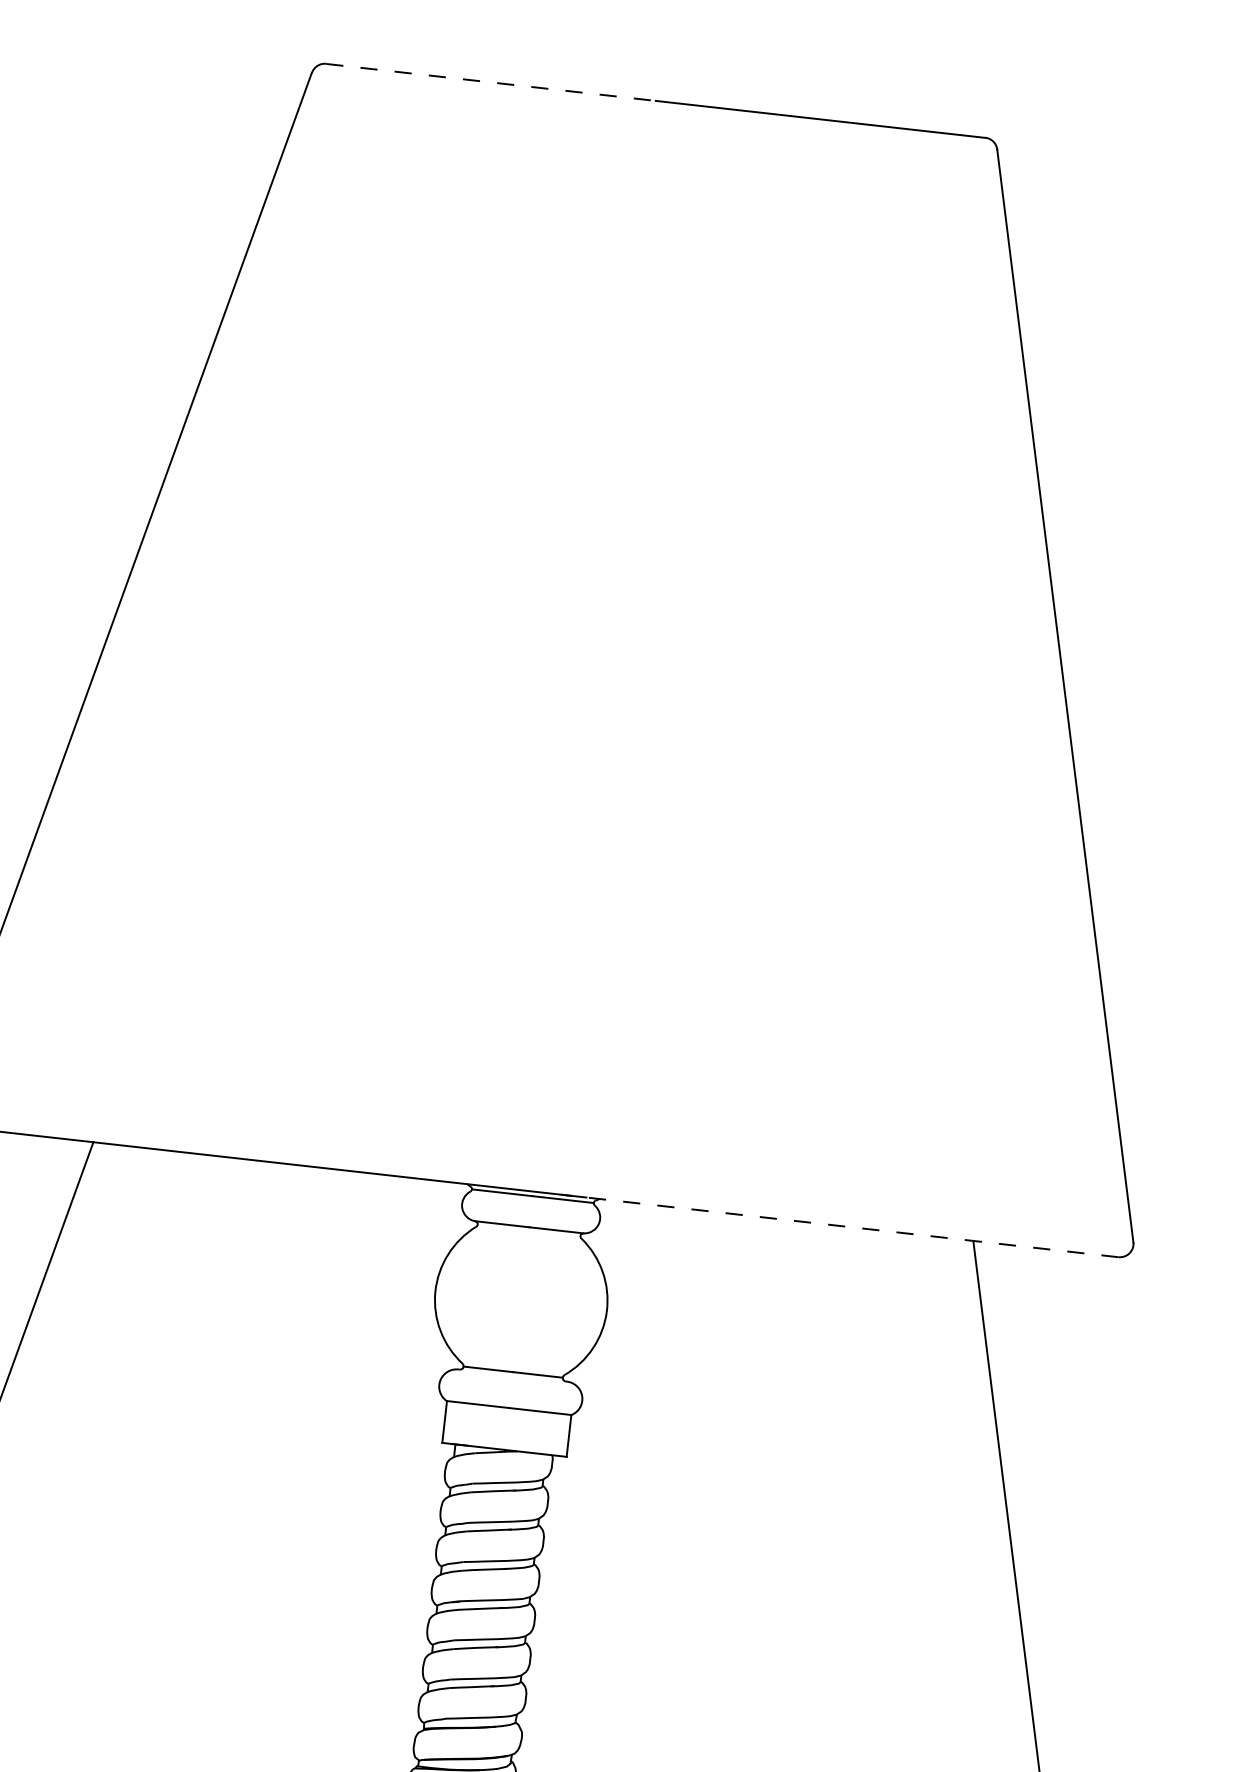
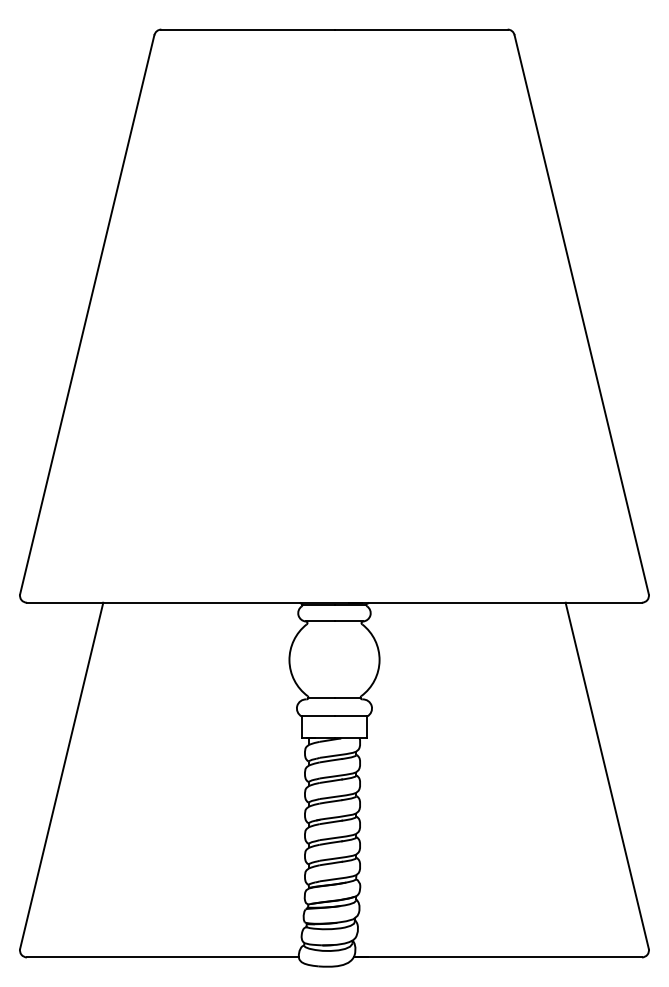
line: (490, 82) -> (247, 29), dashed -> solid
line: (837, 1225) -> (494, 602), dashed -> solid

